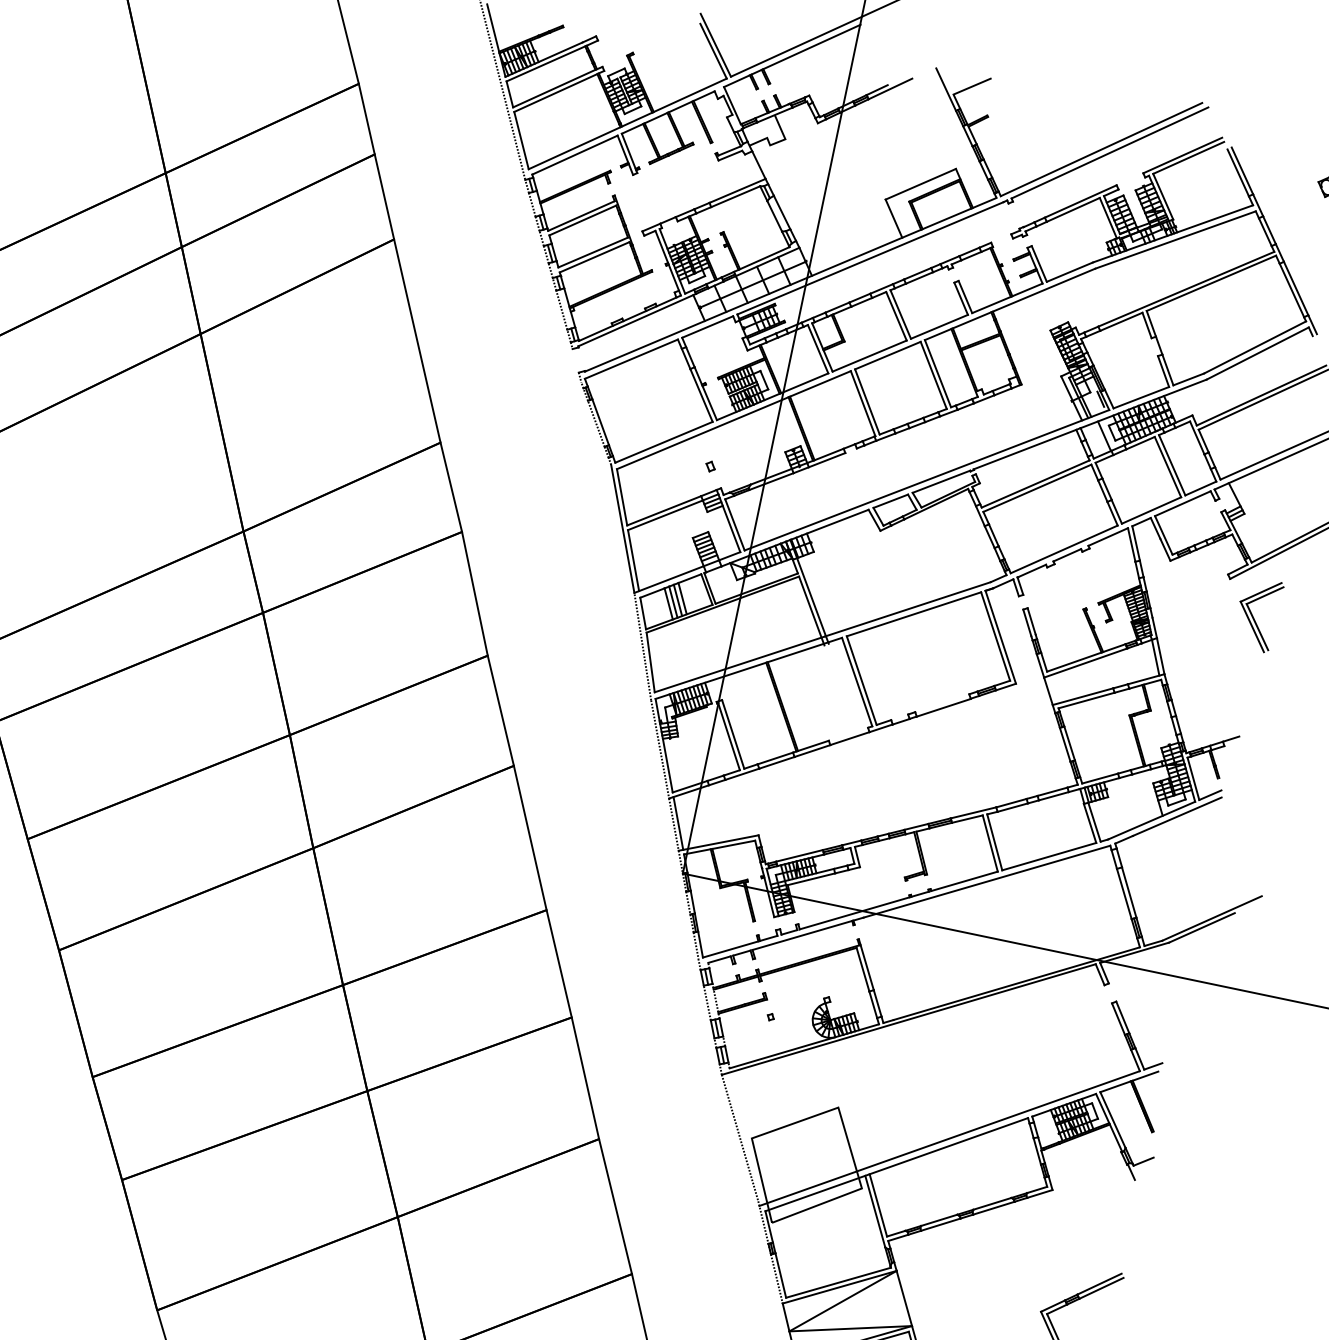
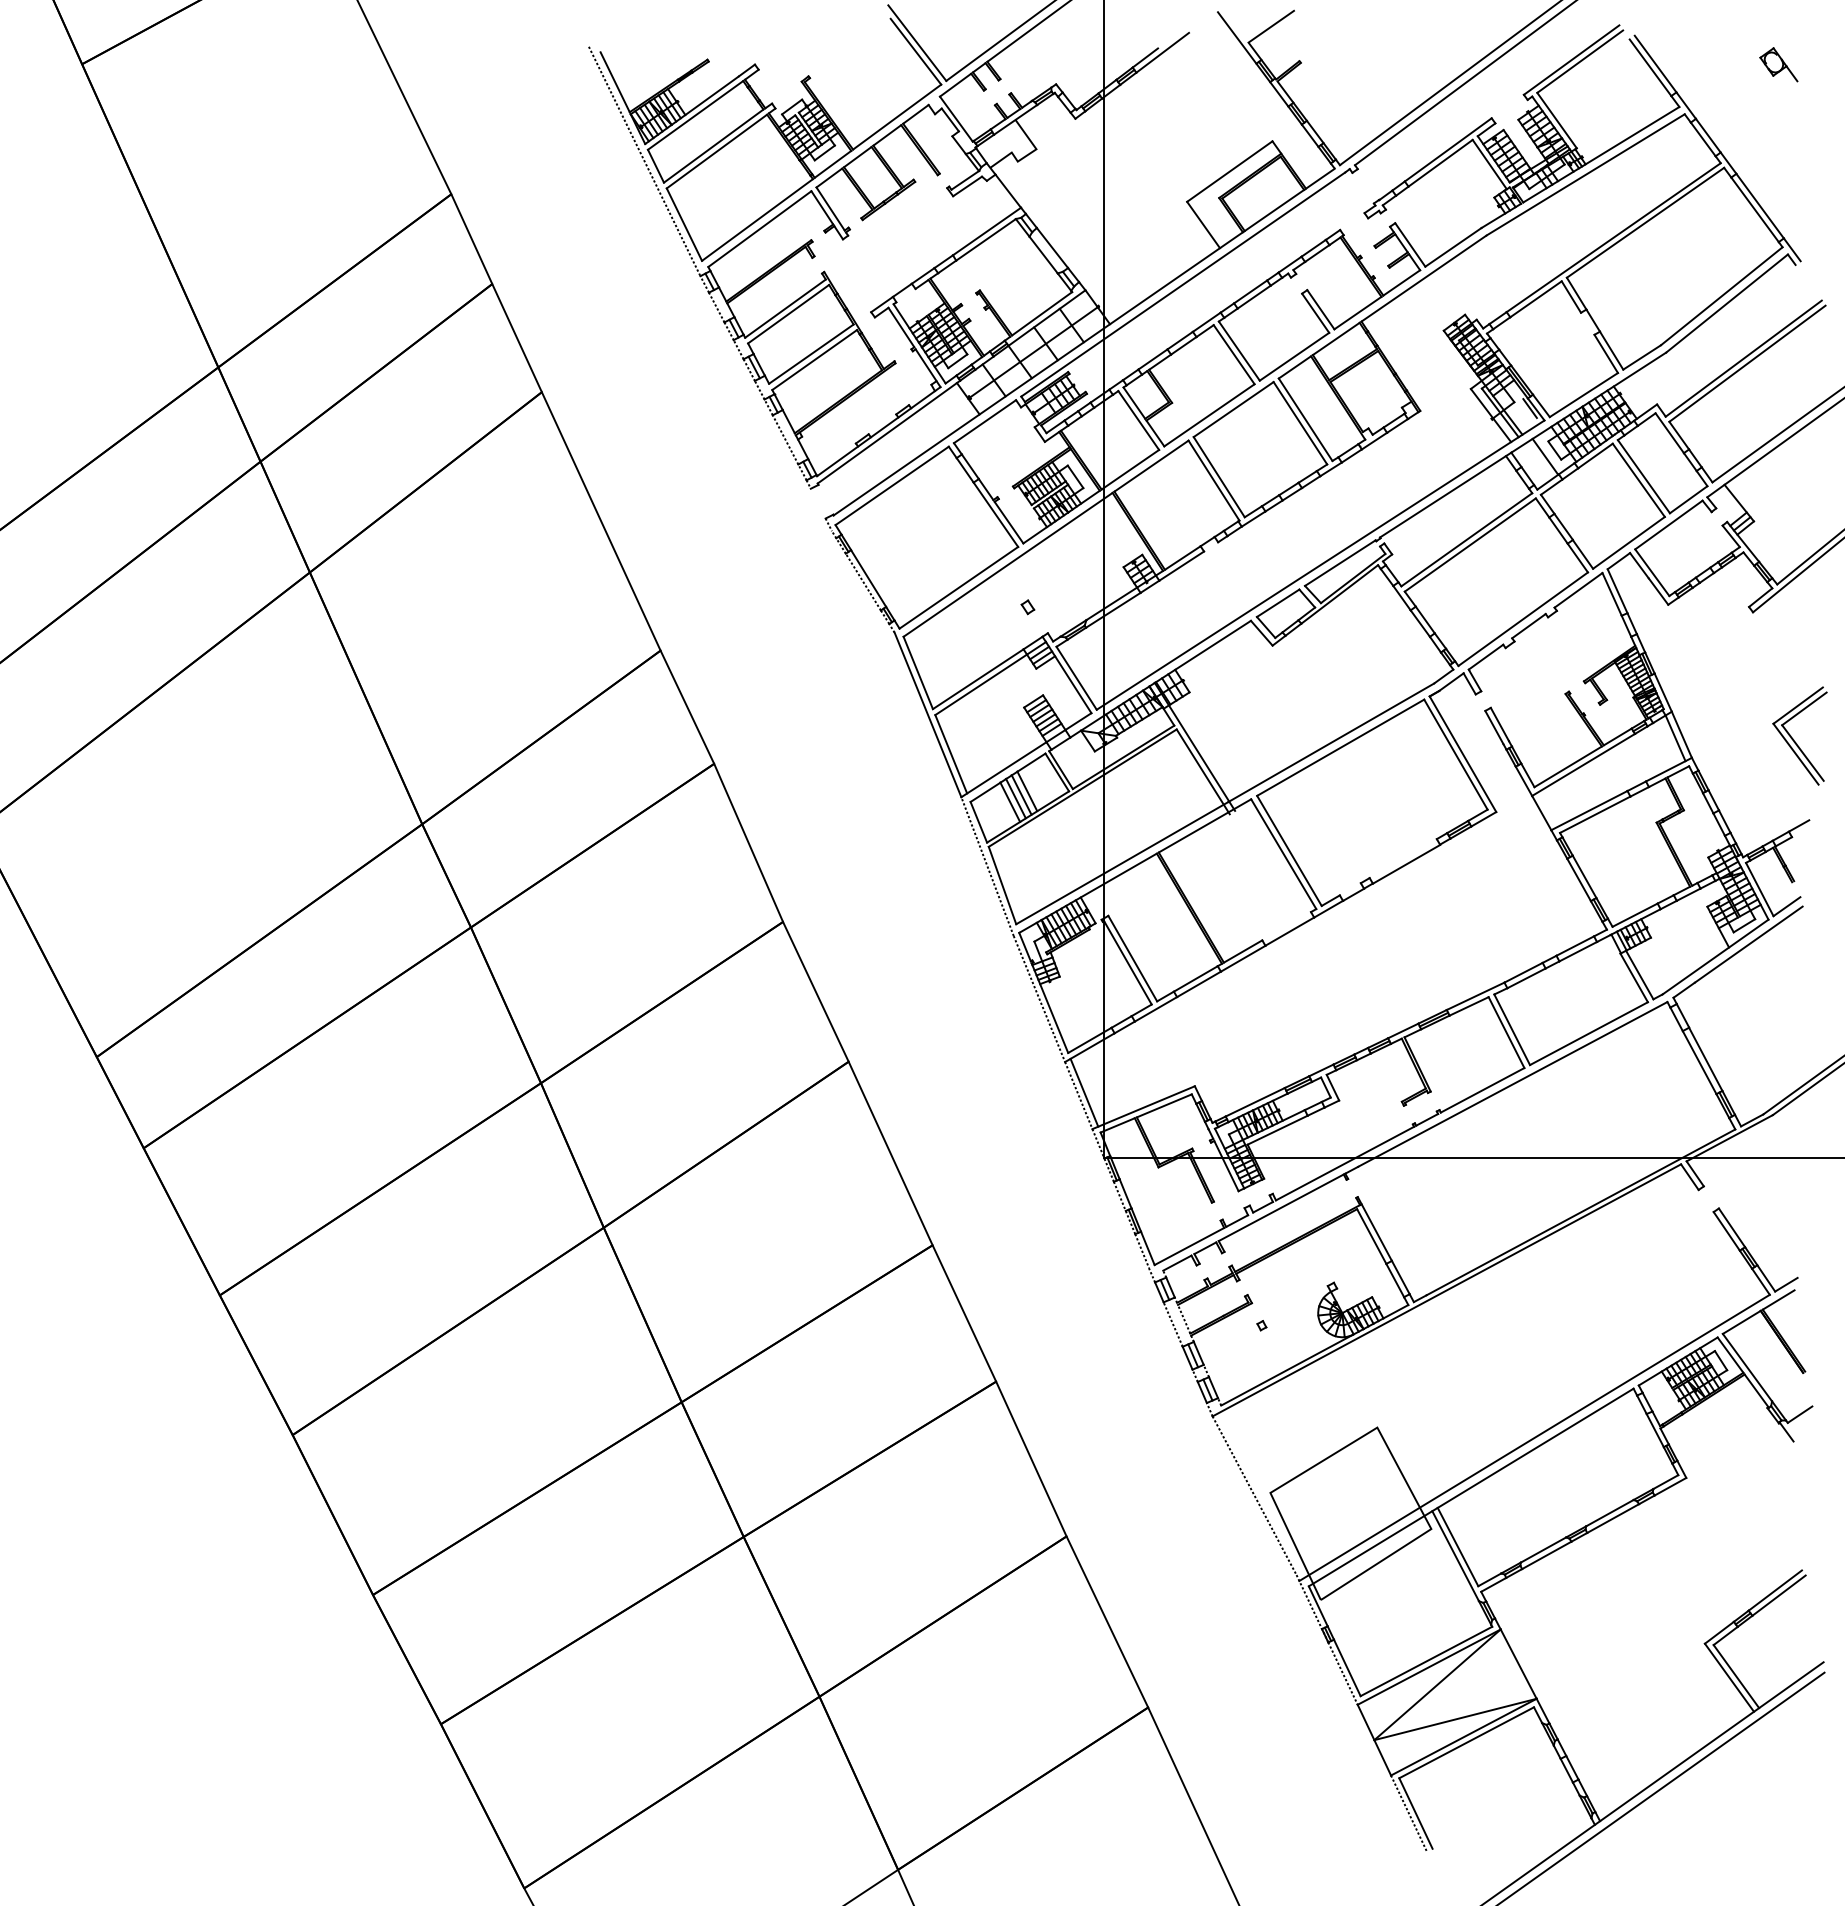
part: (1252, 615) -> (1793, 738), moved

